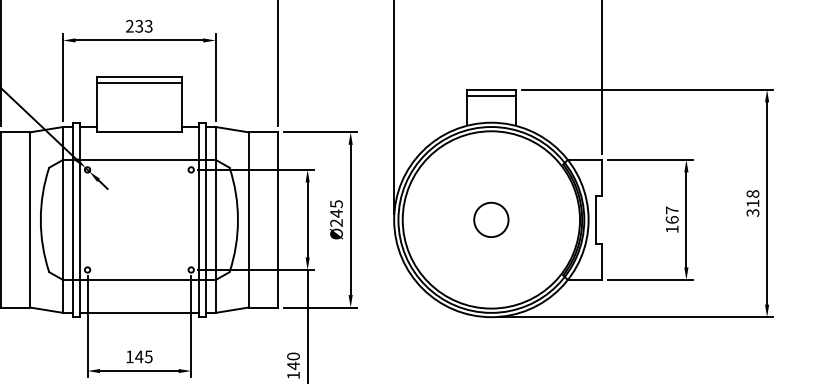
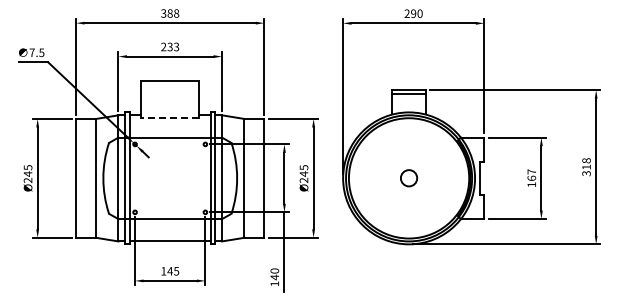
line: (139, 83) -> (170, 85), removed
line: (139, 131) -> (170, 118), solid -> dashed
circle: (490, 218) -> (408, 177), size x0.7

